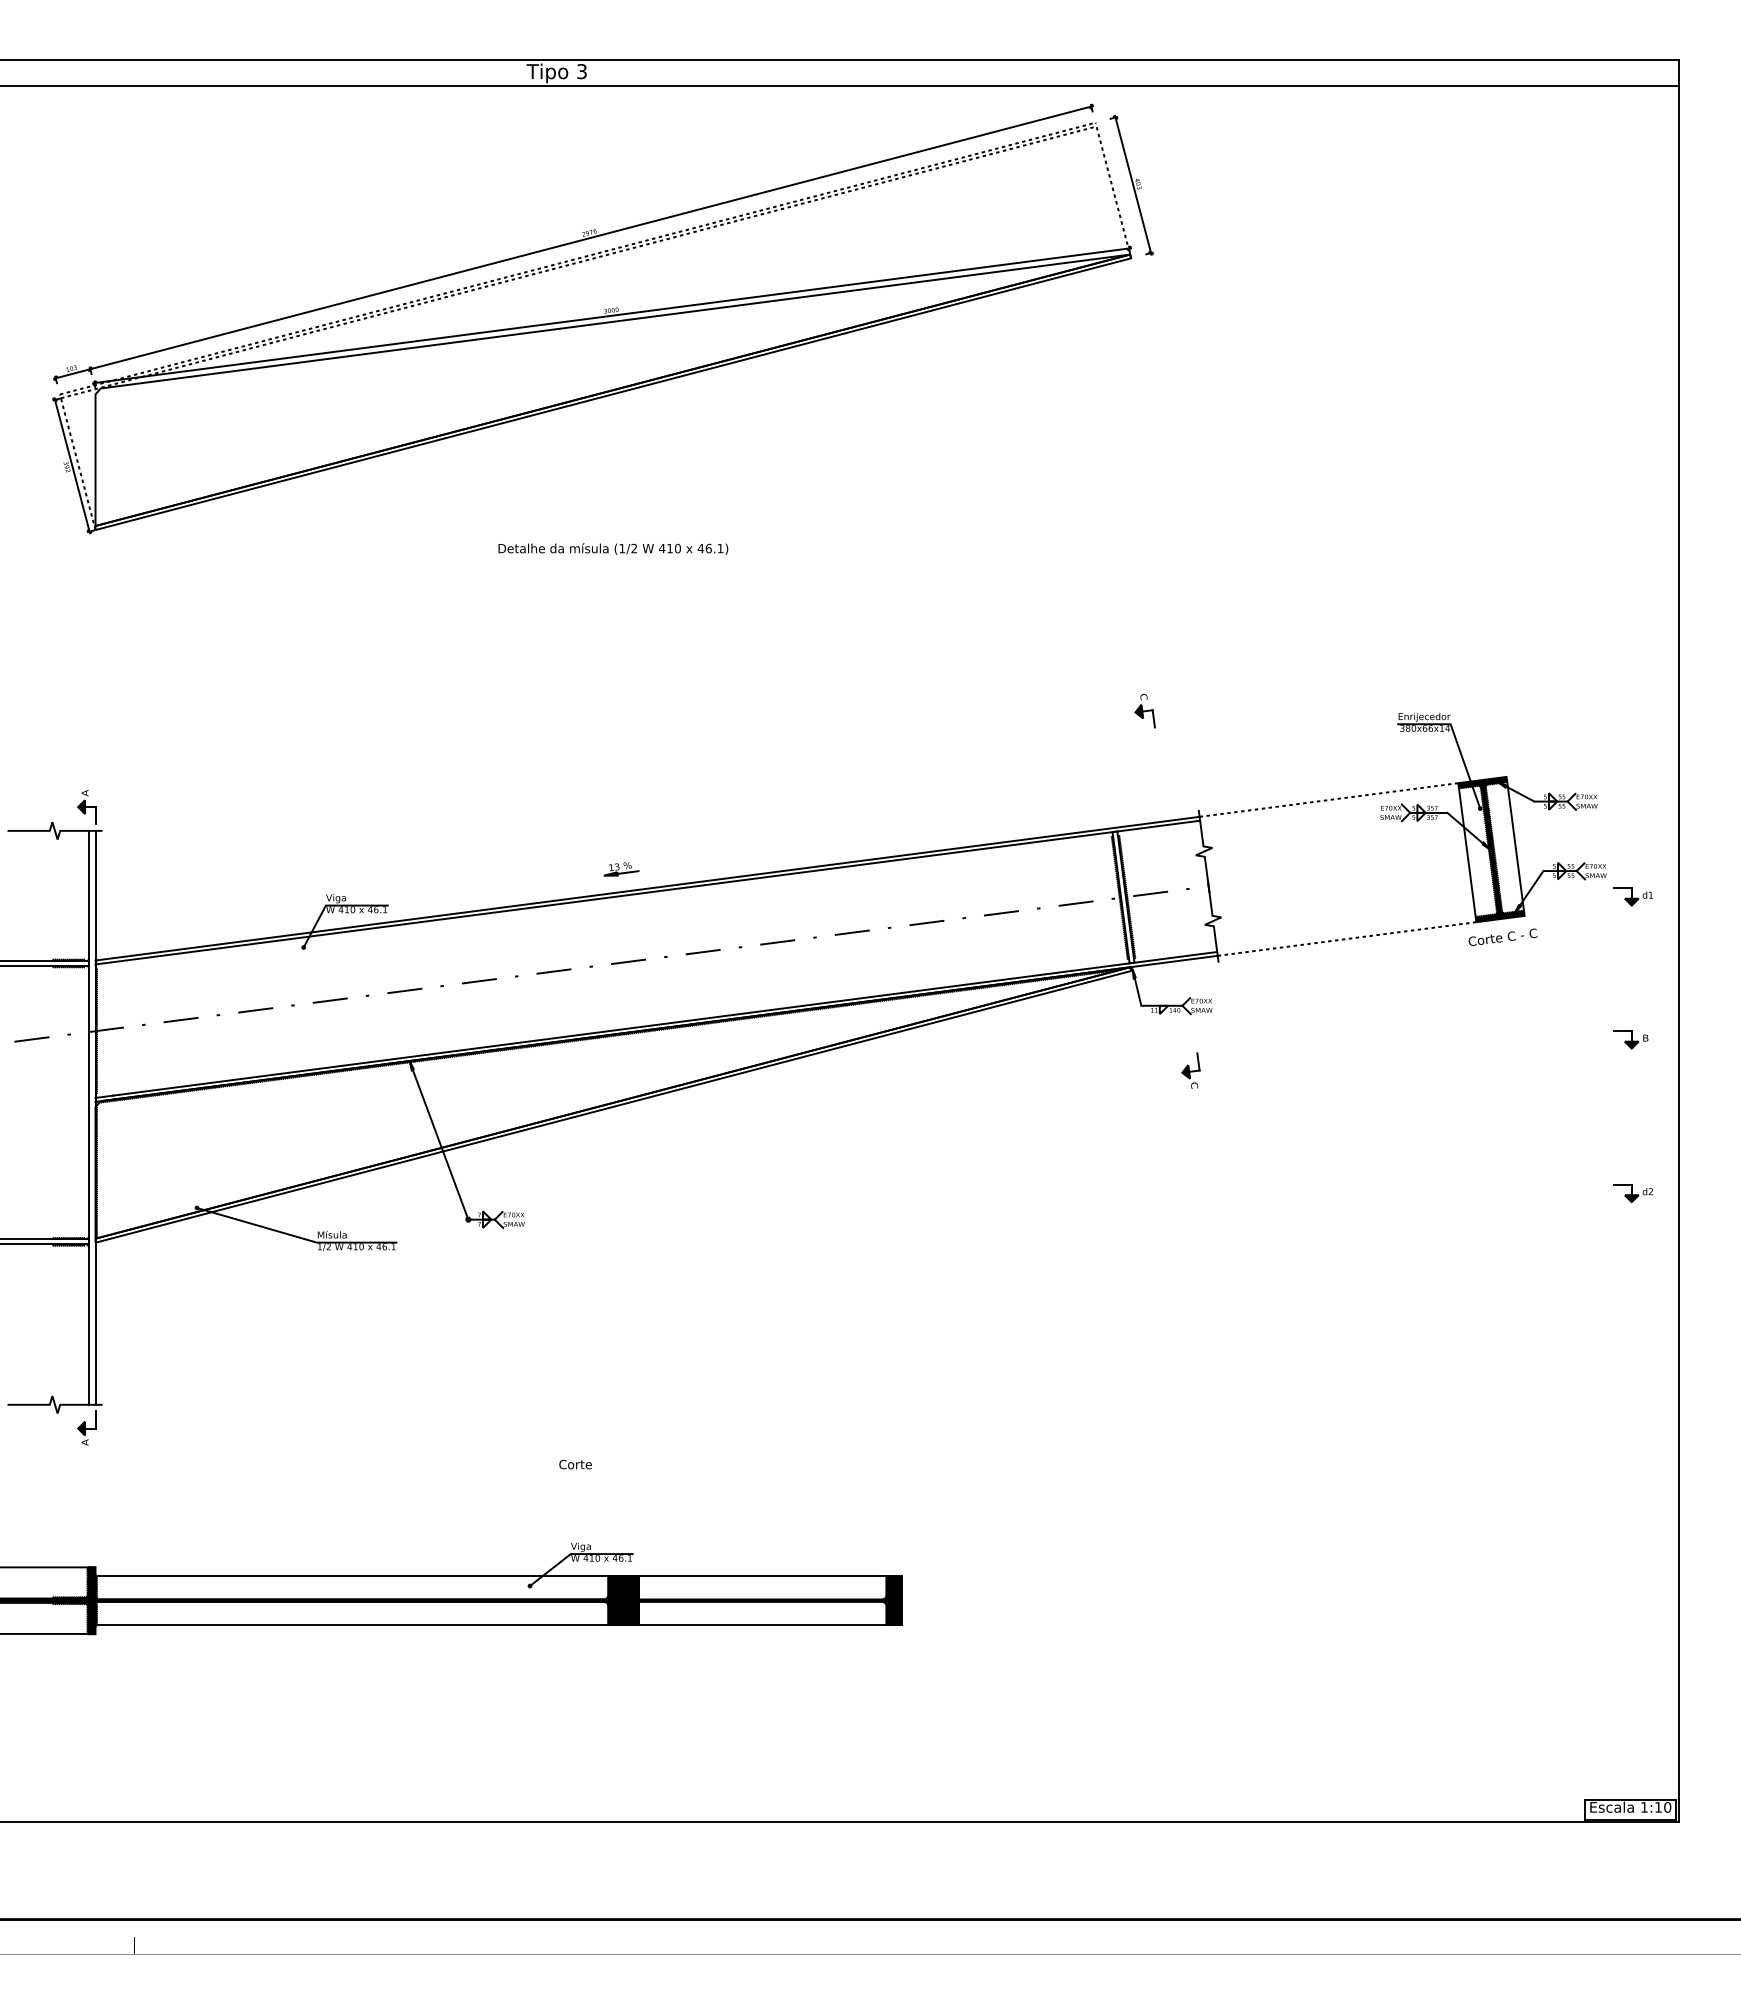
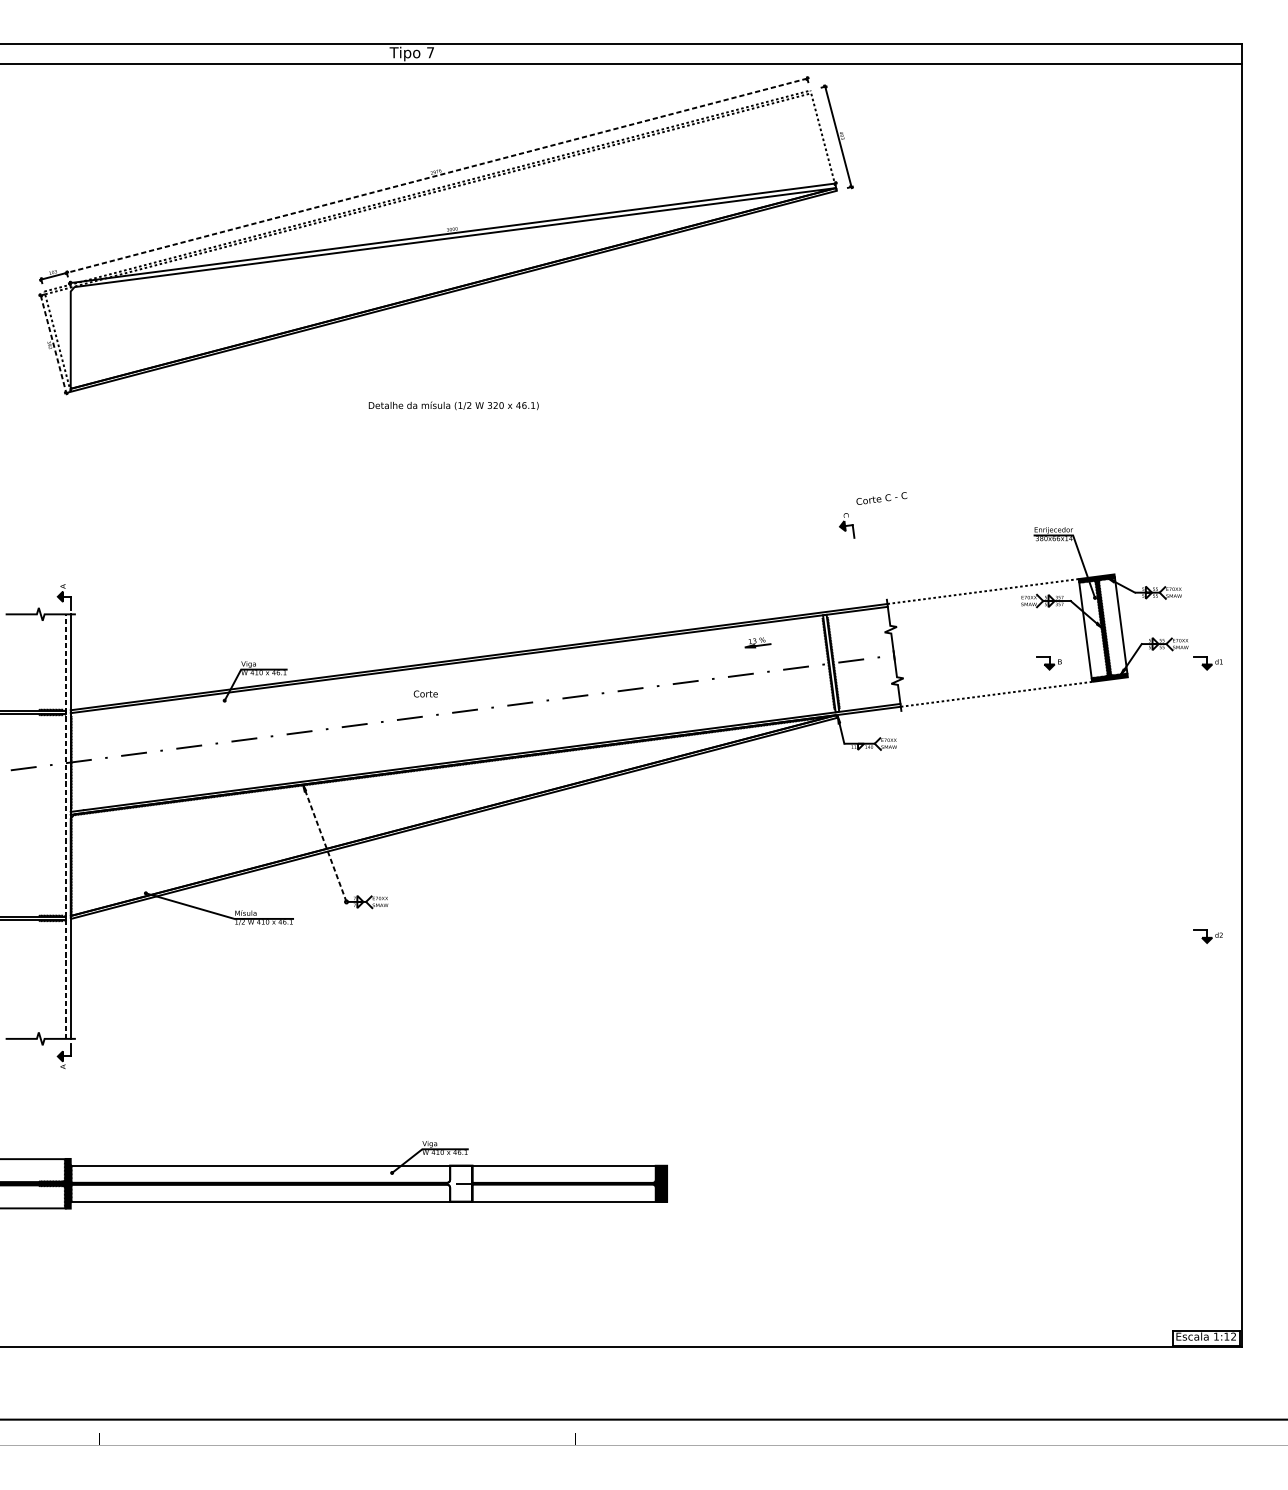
text: (581, 71) -> (430, 52), 3 -> 7
line: (590, 238) -> (436, 176), solid -> dashed
line: (72, 466) -> (53, 344), solid -> dashed
text: (665, 548) -> (492, 405), 410 -> 320
part: (621, 868) -> (757, 642), moved
text: (1502, 936) -> (881, 497), moved
part: (1630, 1039) -> (1048, 662), moved
part: (1190, 1070) -> (880, 791), removed
line: (88, 1117) -> (65, 826), solid -> dashed
line: (440, 1144) -> (325, 846), solid -> dashed
part: (1632, 1193) -> (1207, 936), moved
text: (575, 1464) -> (425, 693), moved
fill: (366, 1600) -> (271, 1183), removed
text: (1667, 1807) -> (1233, 1336), 1:10 -> 1:12

